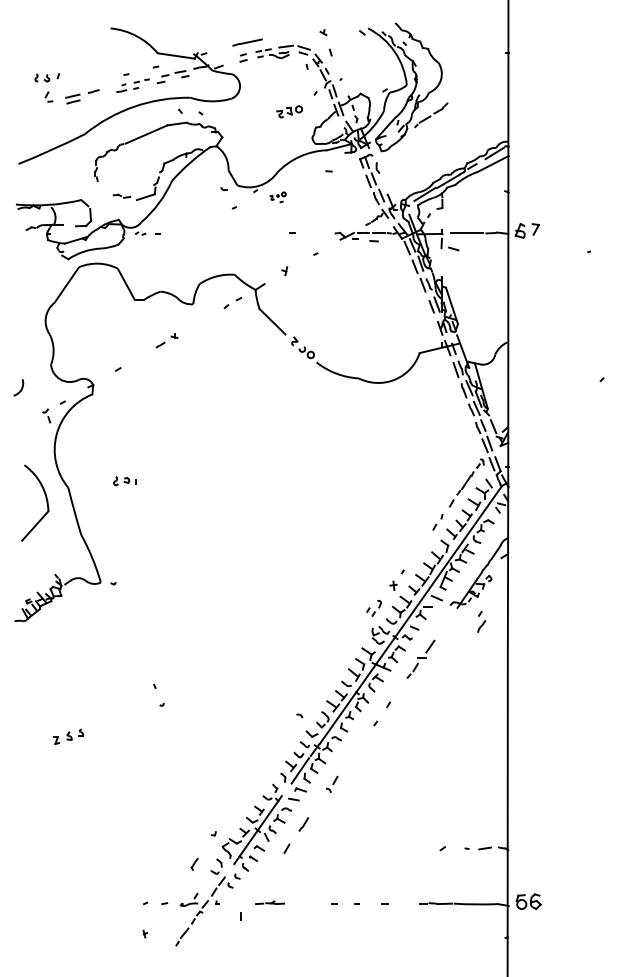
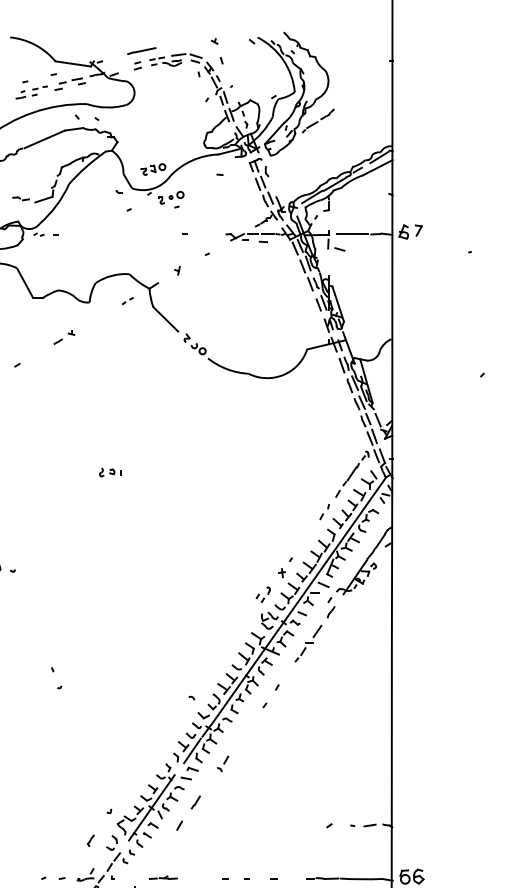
part: (289, 111) -> (153, 169), moved
part: (277, 197) -> (170, 199), size x1.67
part: (233, 302) -> (128, 300), size x0.62
part: (124, 481) -> (109, 472), moved
part: (481, 621) -> (331, 607), moved

